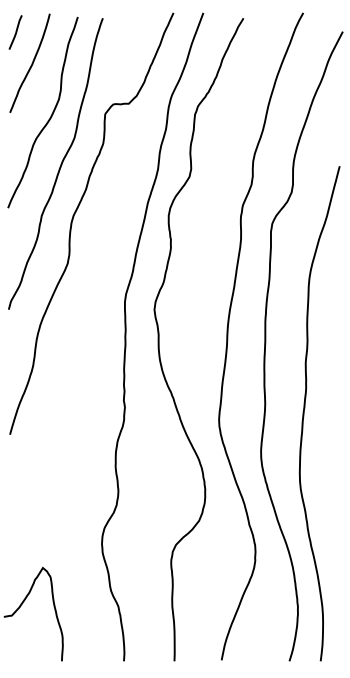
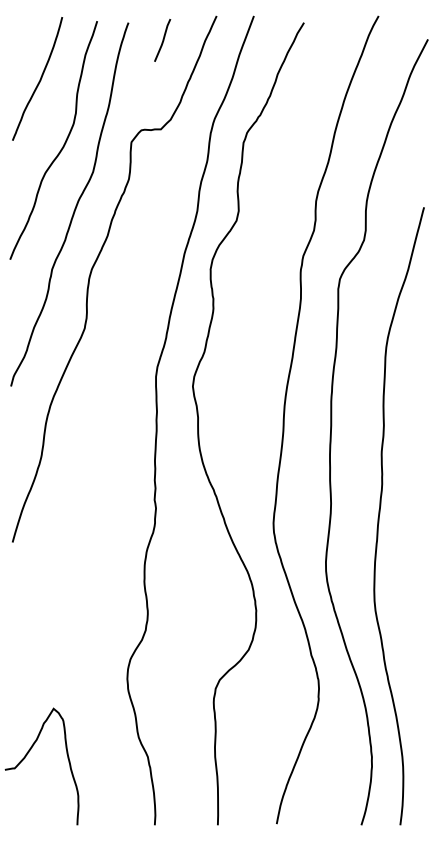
line: (15, 31) -> (162, 39), moved

